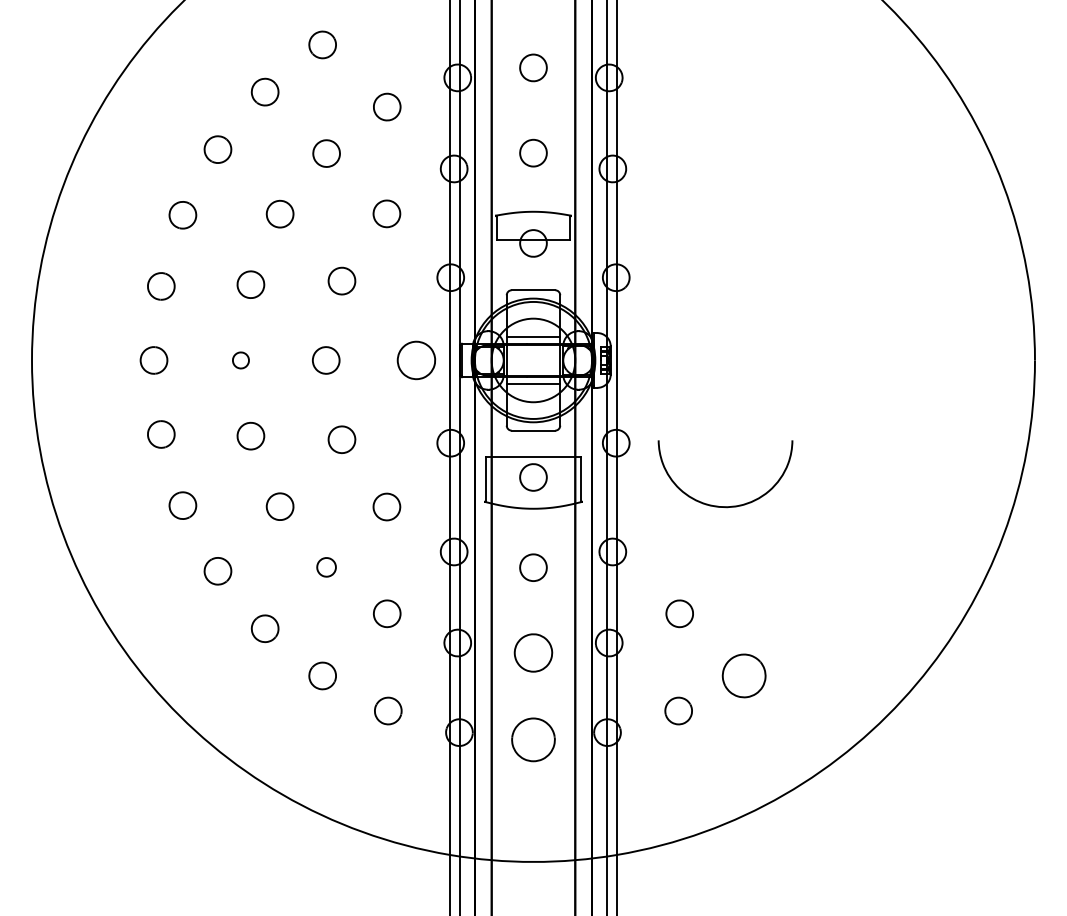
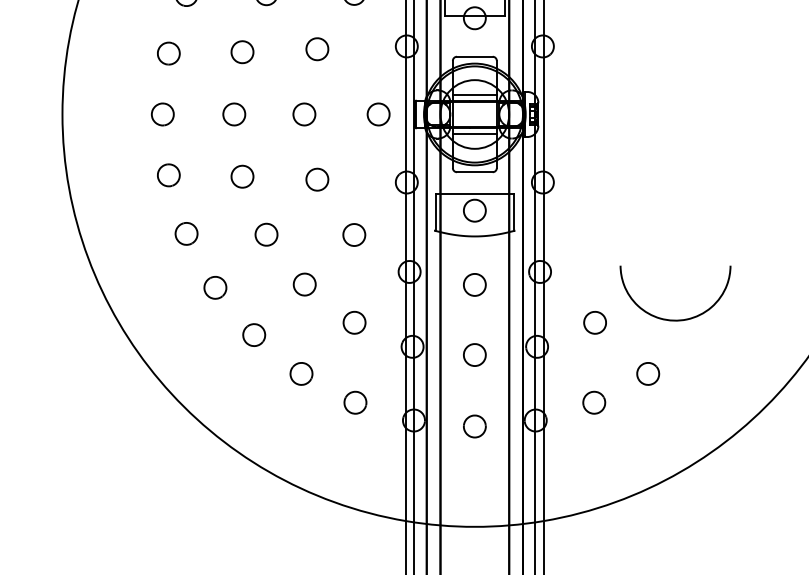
part: (240, 360) -> (233, 114), size x1.67
part: (416, 360) -> (378, 114), size x0.71
curve: (718, 505) -> (669, 319), moved
part: (326, 567) -> (304, 284), size x1.43
part: (533, 652) -> (474, 354), size x0.71
part: (744, 675) -> (648, 373), size x0.62
part: (533, 739) -> (474, 426), size x0.62

